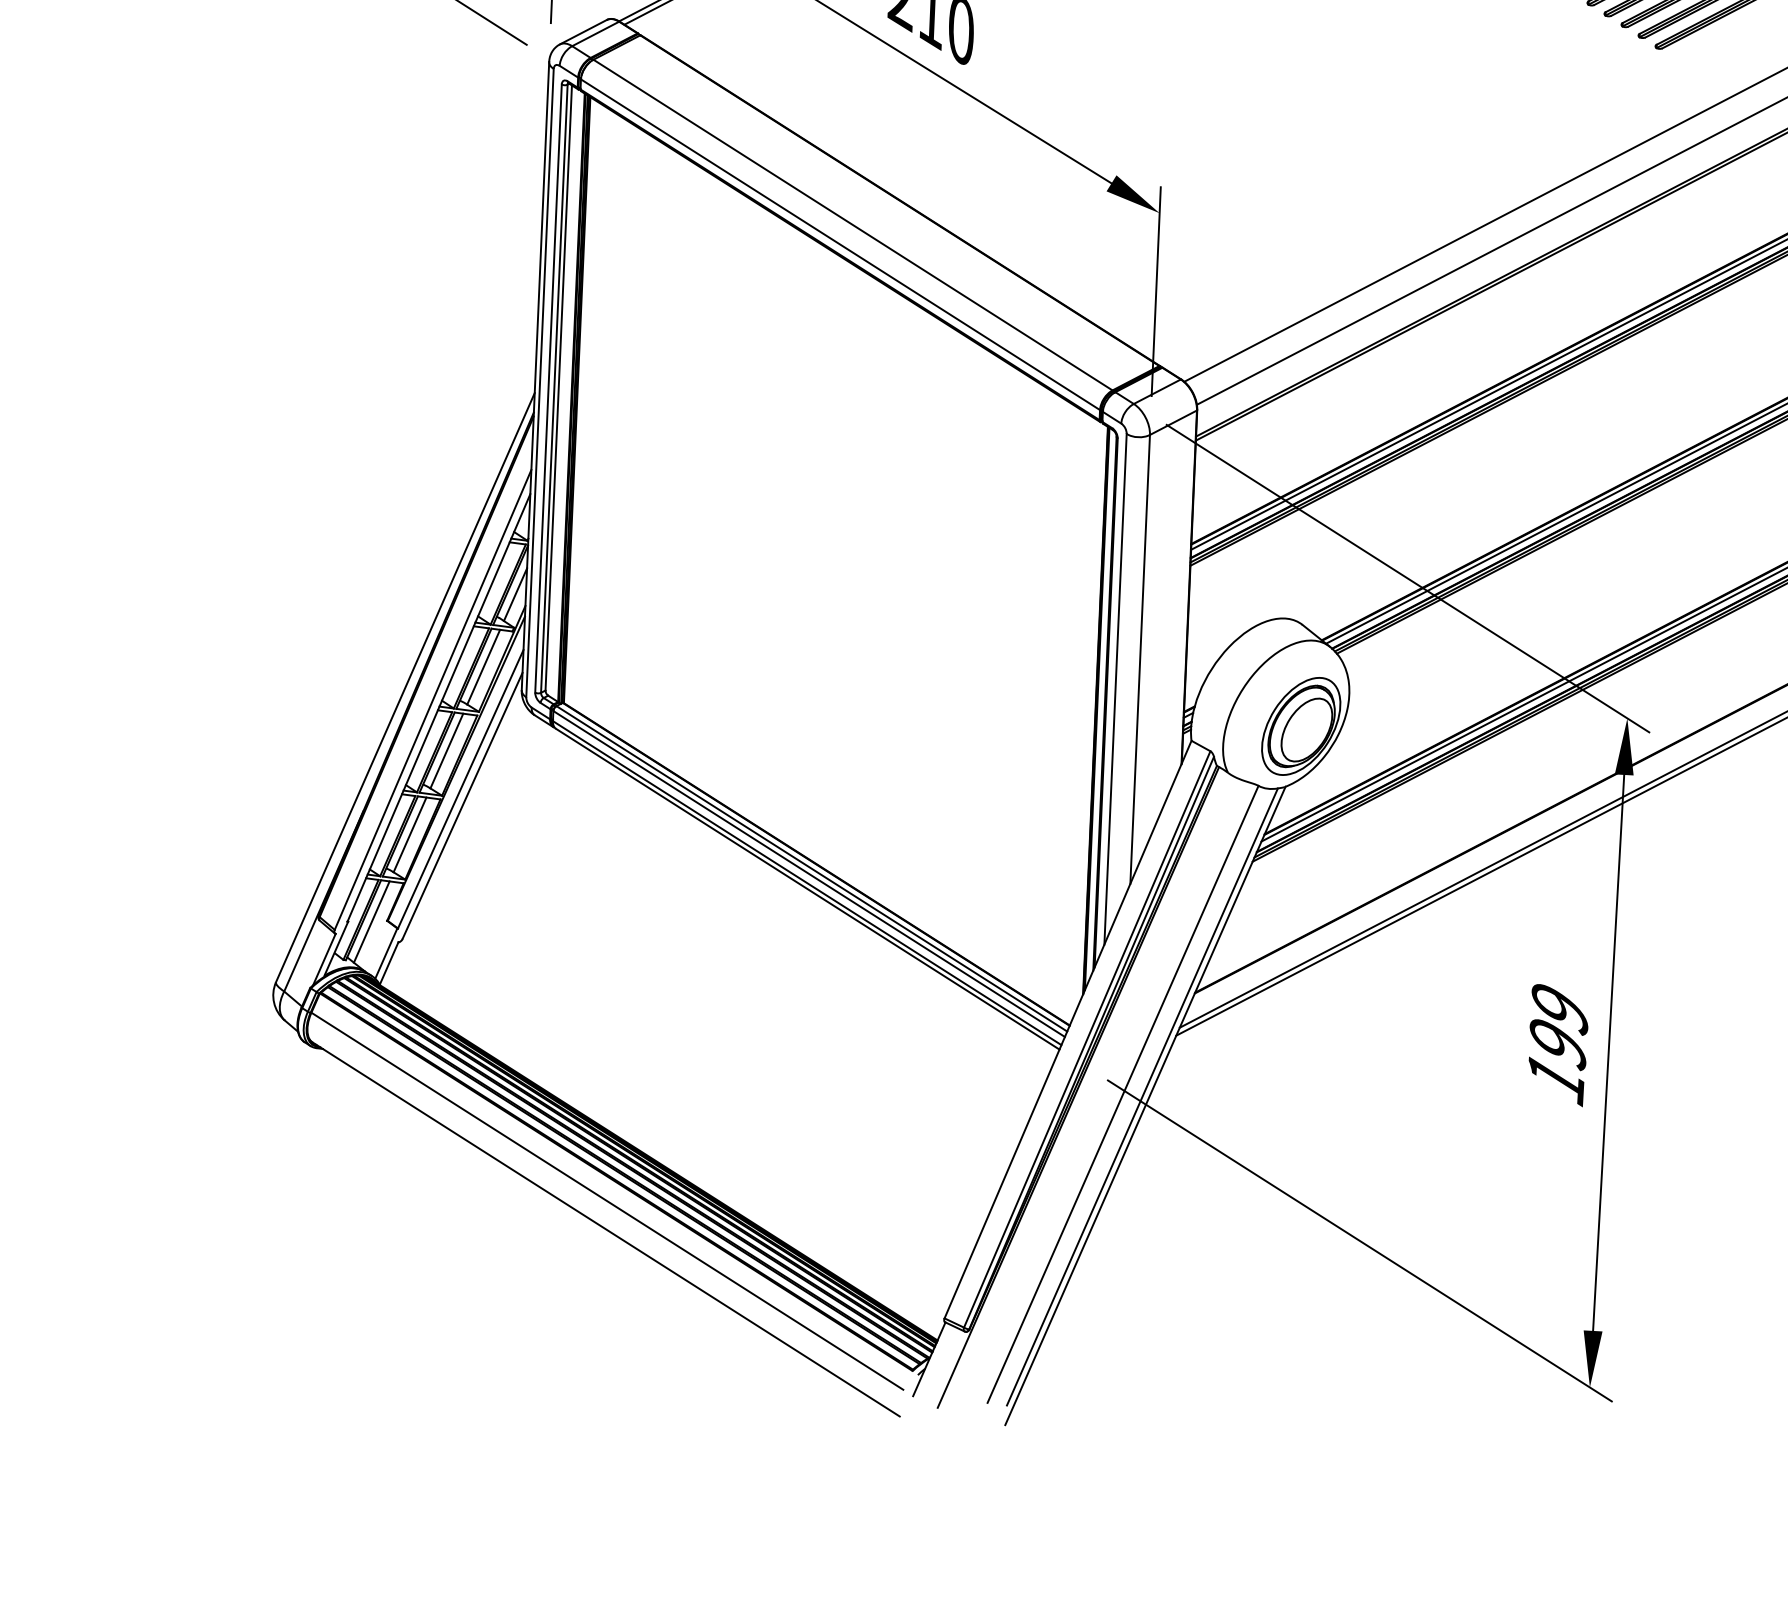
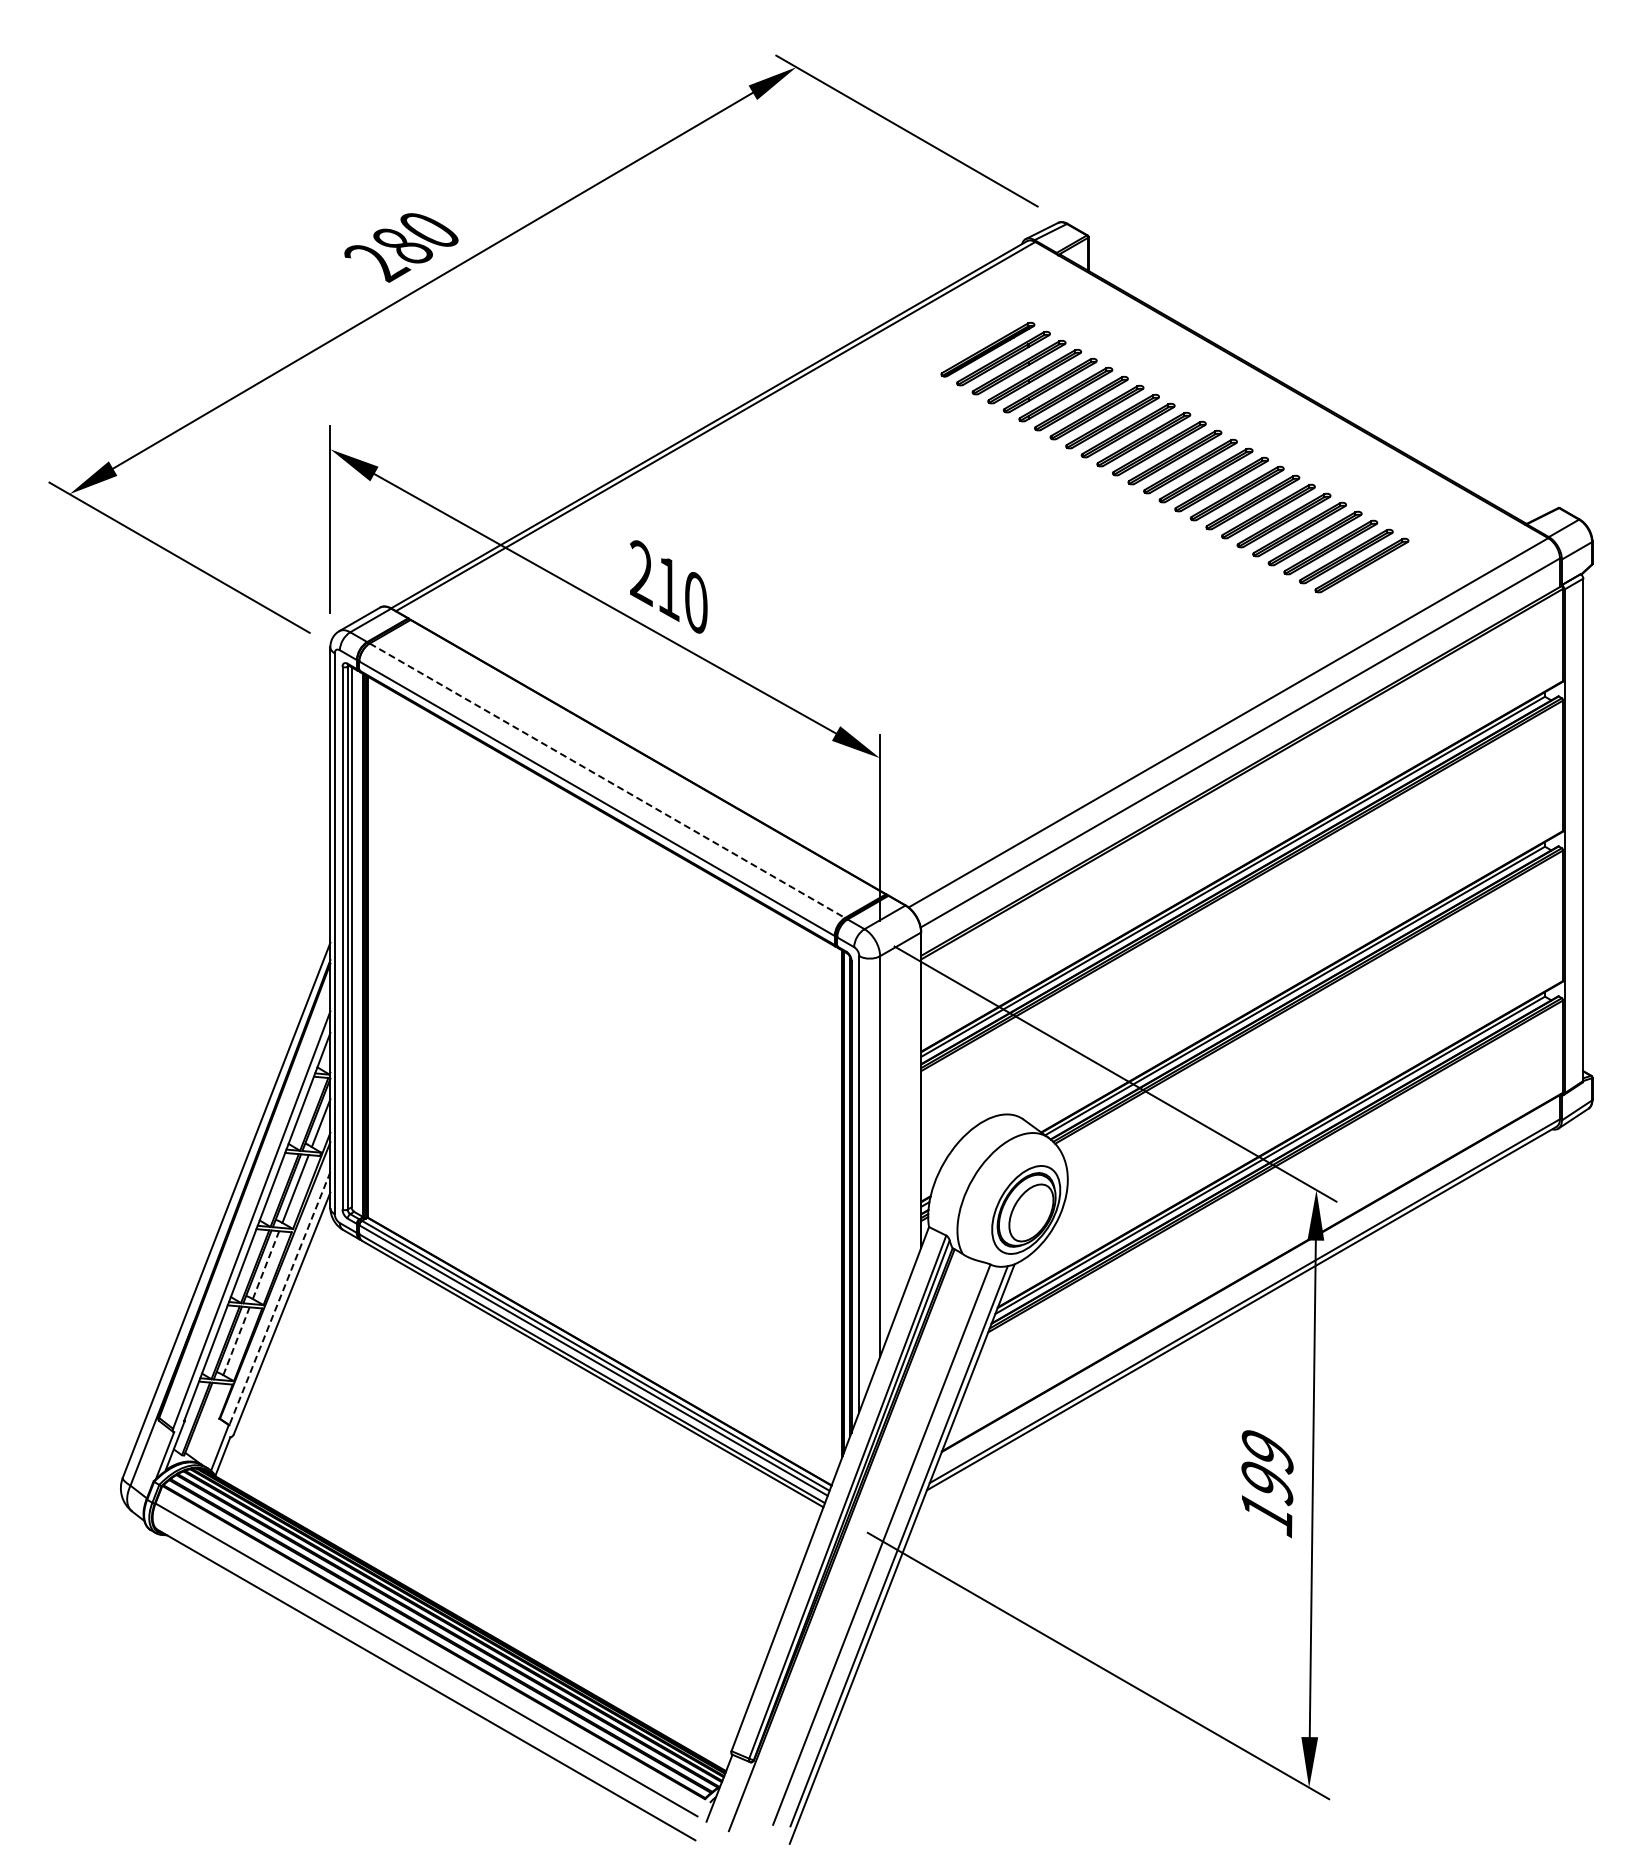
line: (853, 224) -> (607, 780), solid -> dashed
line: (447, 750) -> (266, 1264), solid -> dashed
line: (460, 790) -> (279, 1299), solid -> dashed
line: (410, 834) -> (236, 1340), solid -> dashed
line: (371, 922) -> (205, 1420), removed

